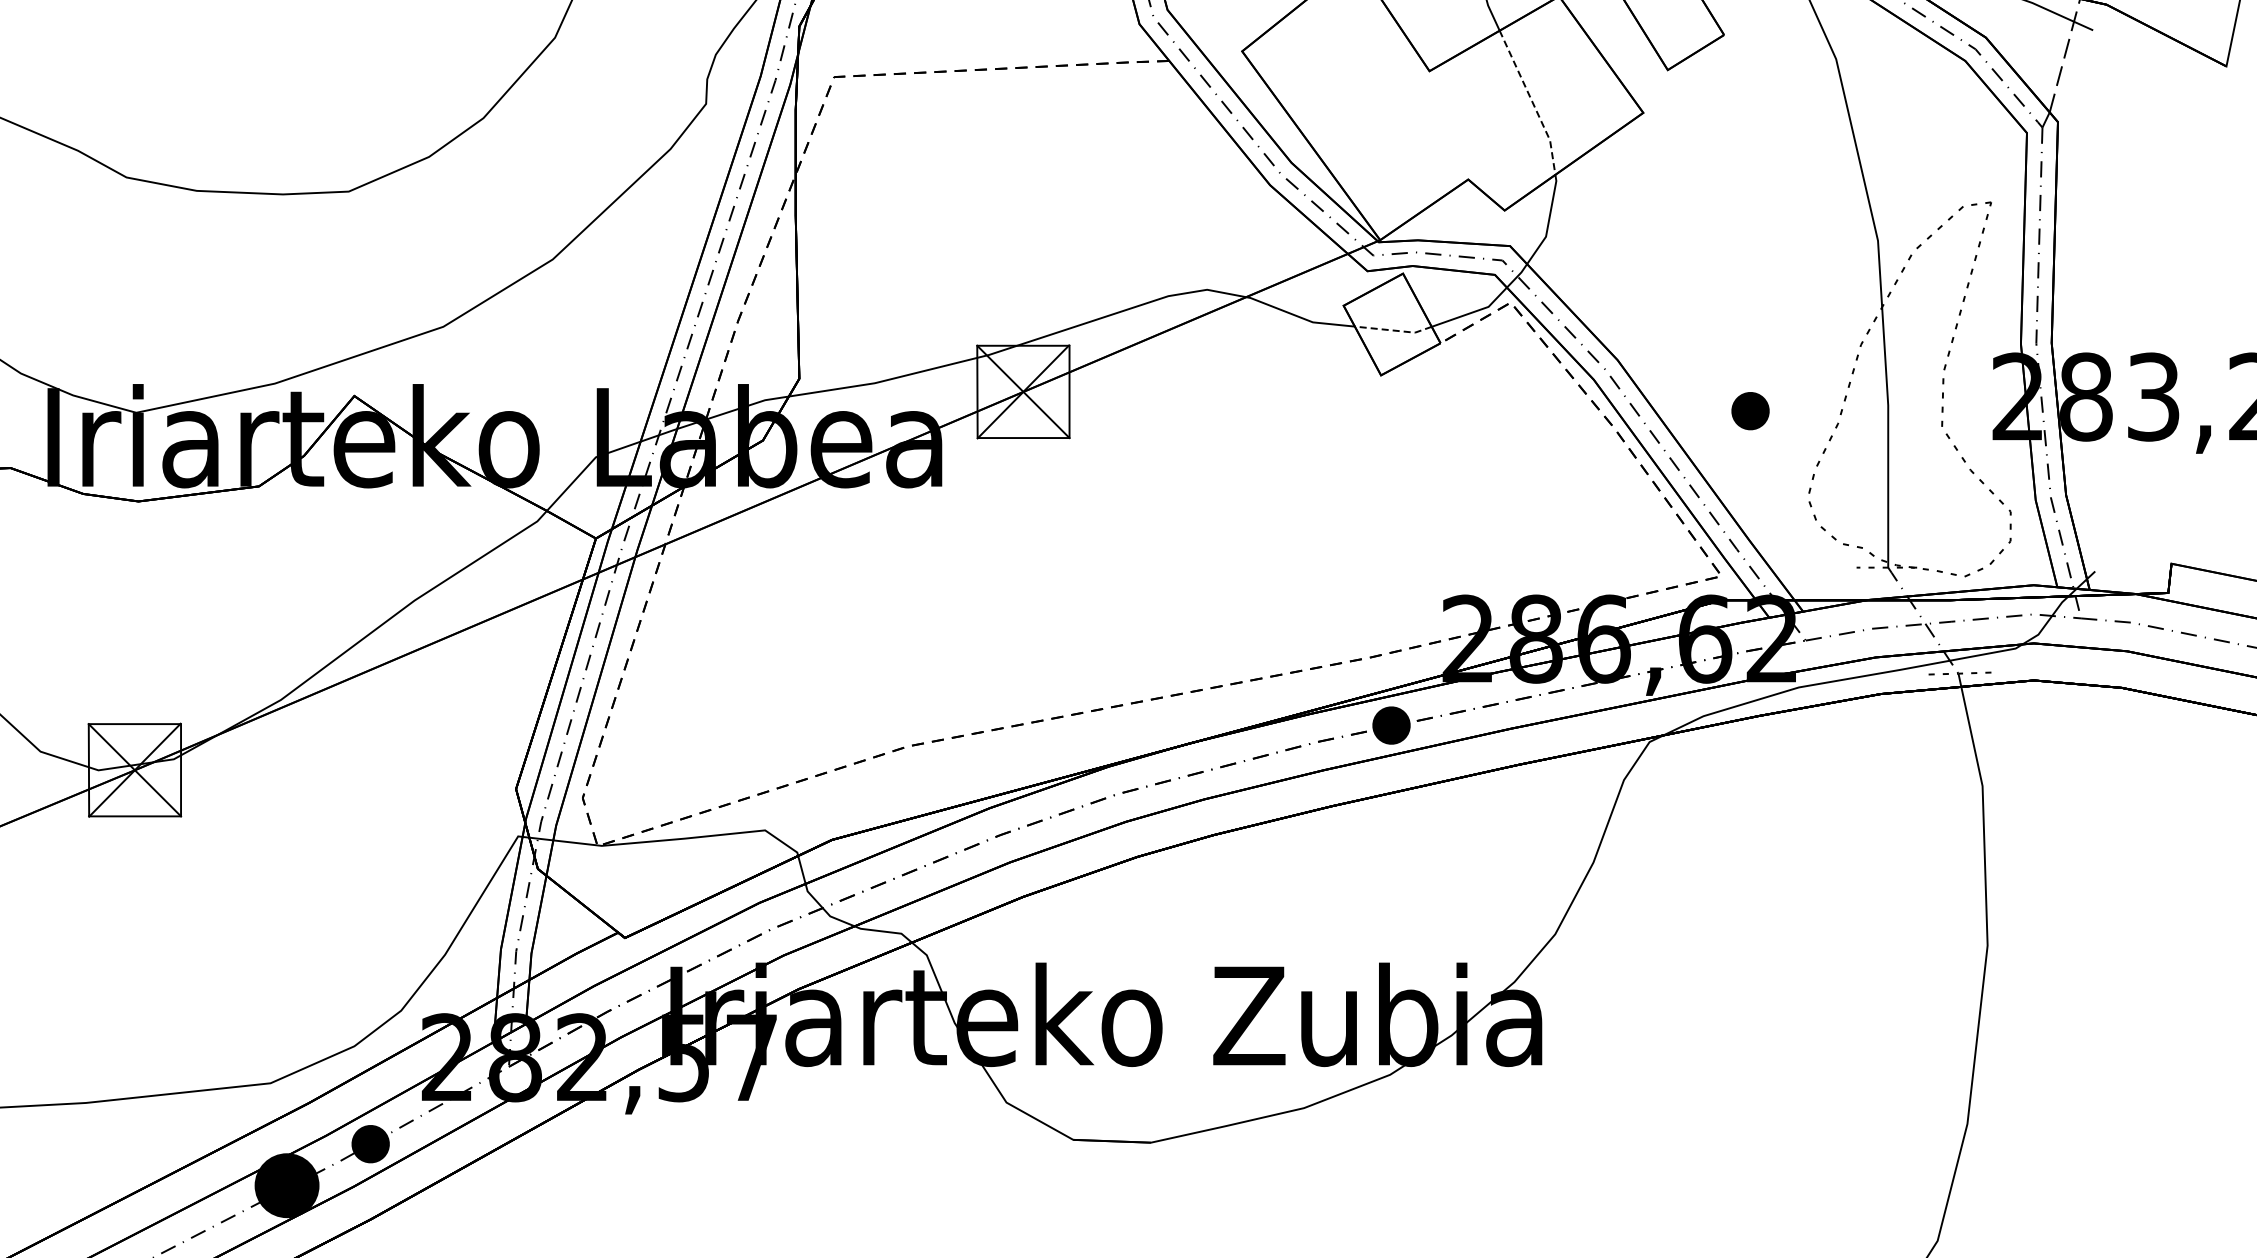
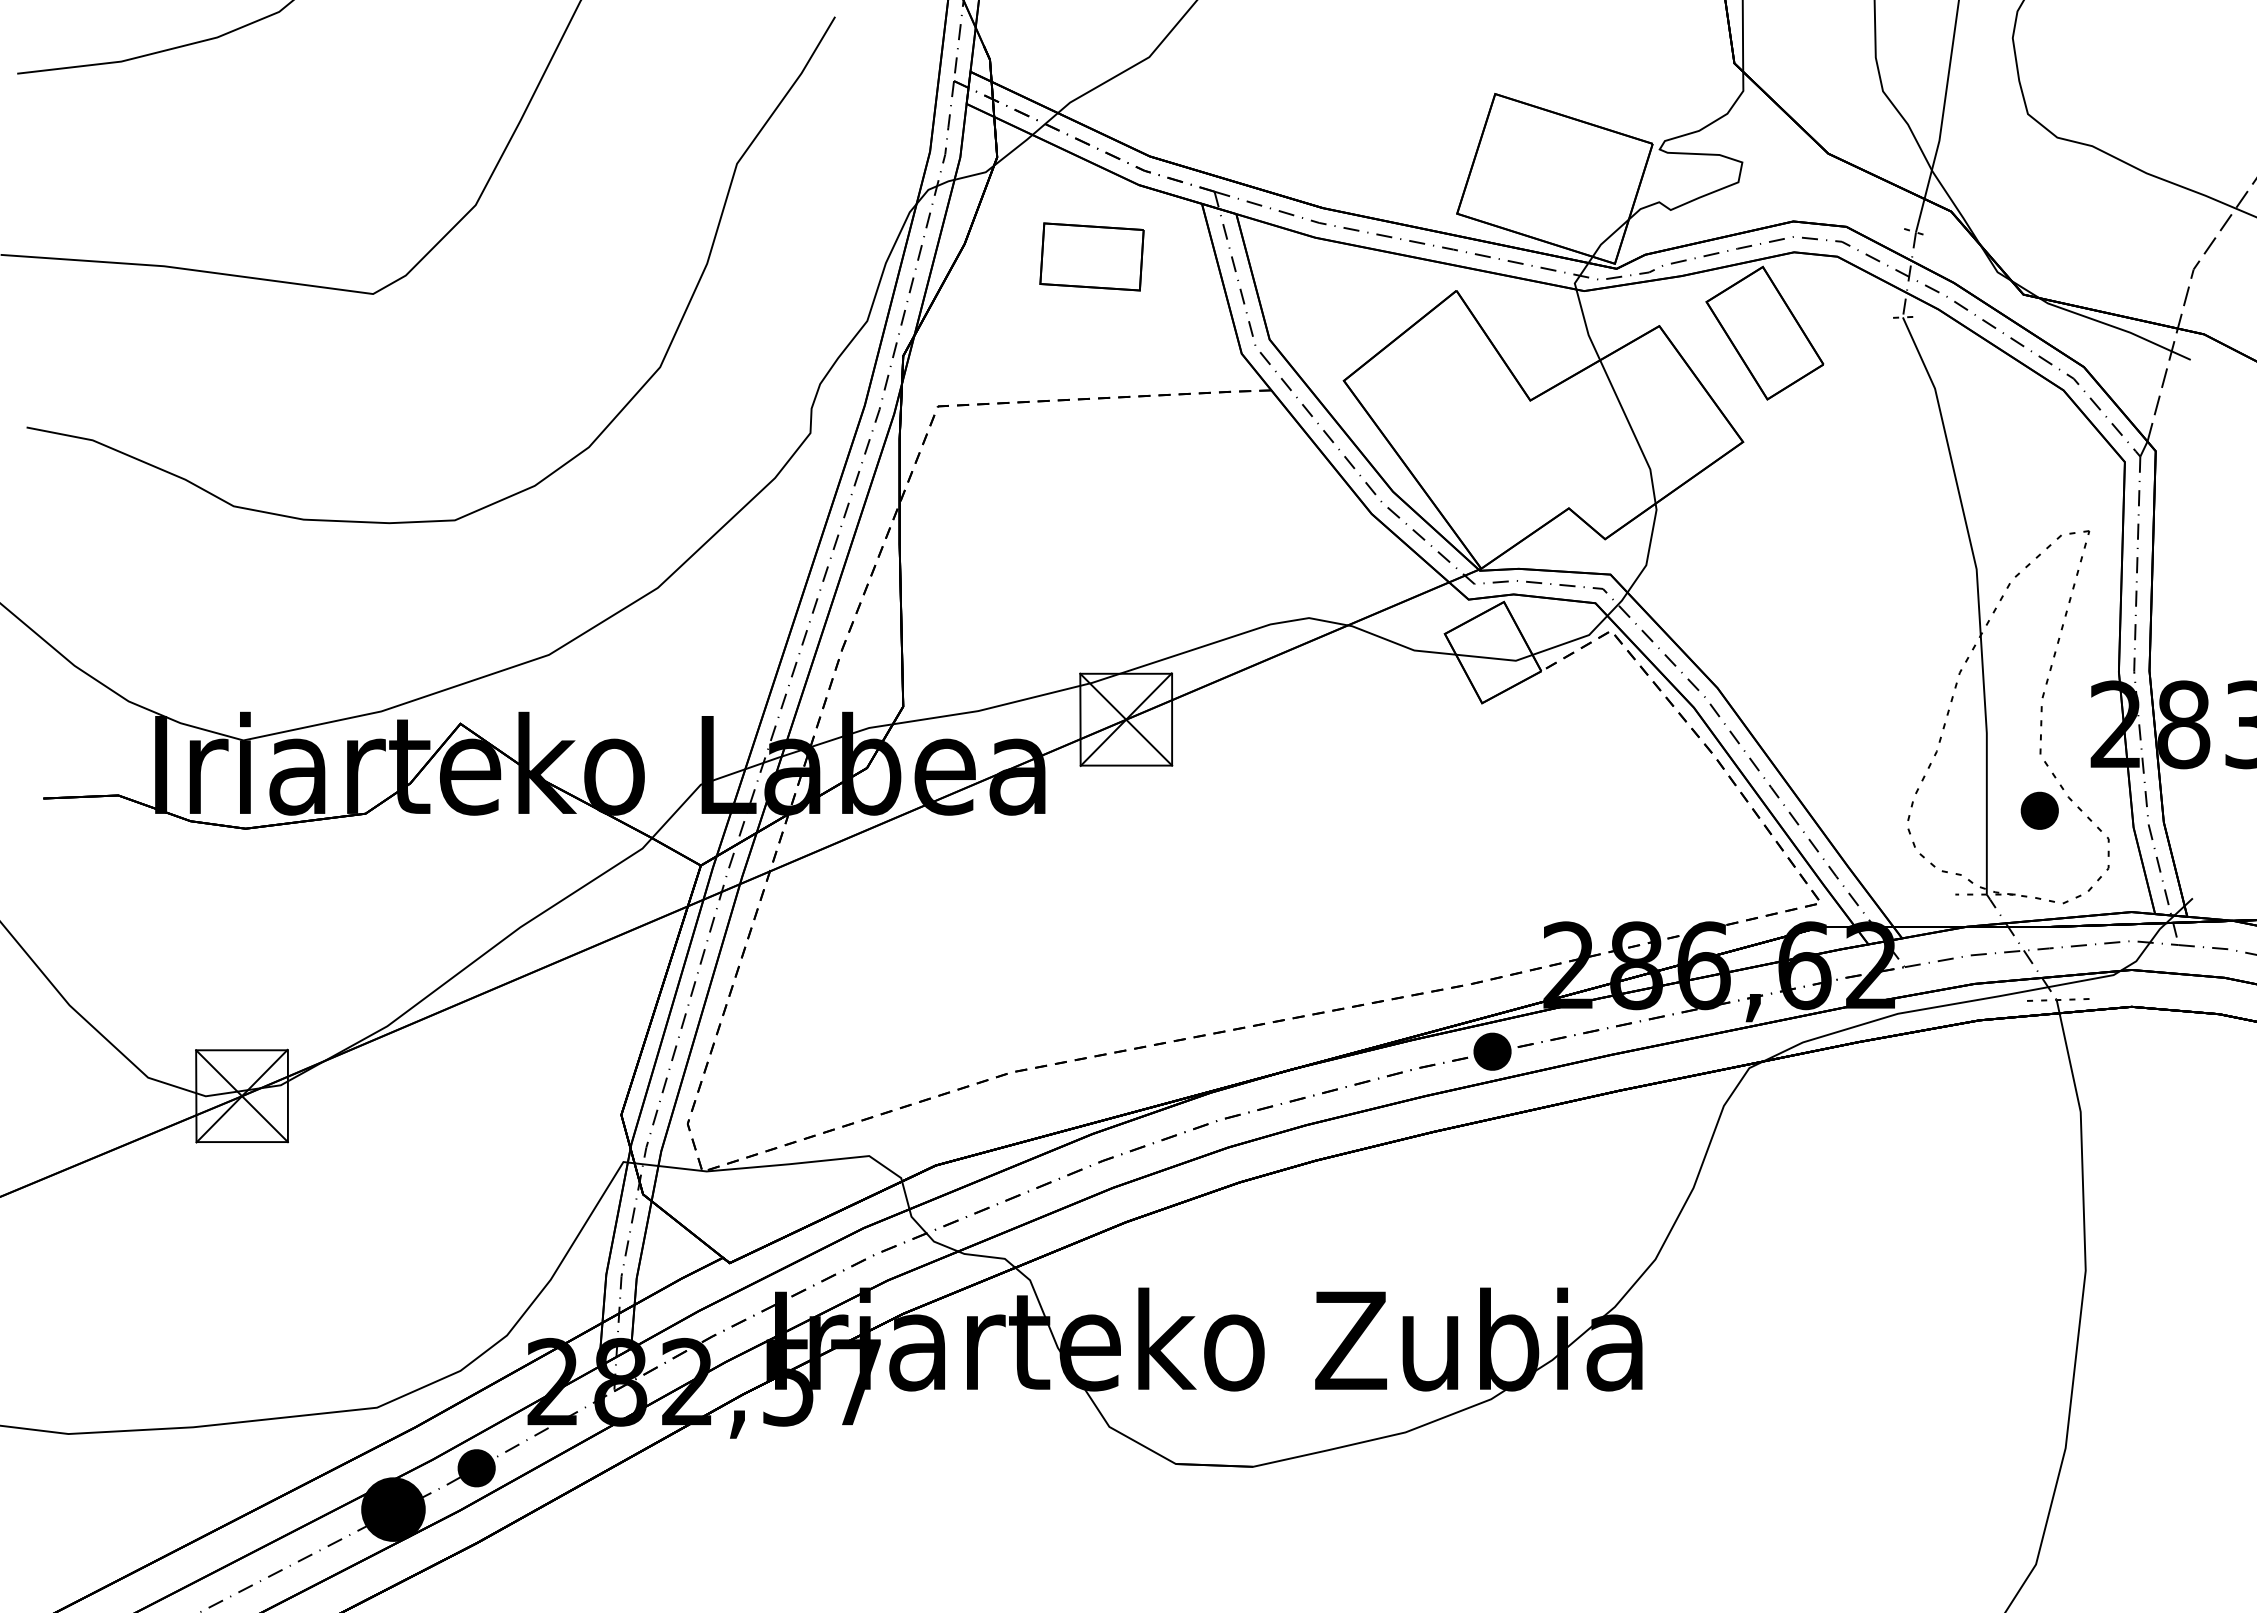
line: (1532, 102) -> (1632, 431), dashed -> solid
line: (1394, 330) -> (1495, 658), dashed -> solid
part: (1750, 410) -> (2039, 810), moved

